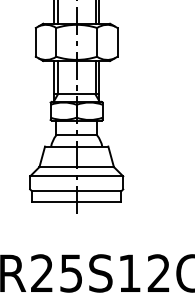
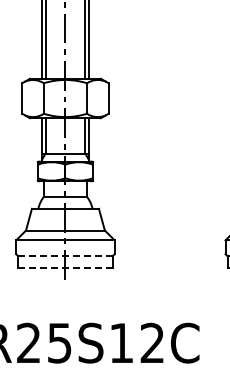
line: (76, 191) -> (65, 256), solid -> dashed
line: (76, 201) -> (65, 267), solid -> dashed

